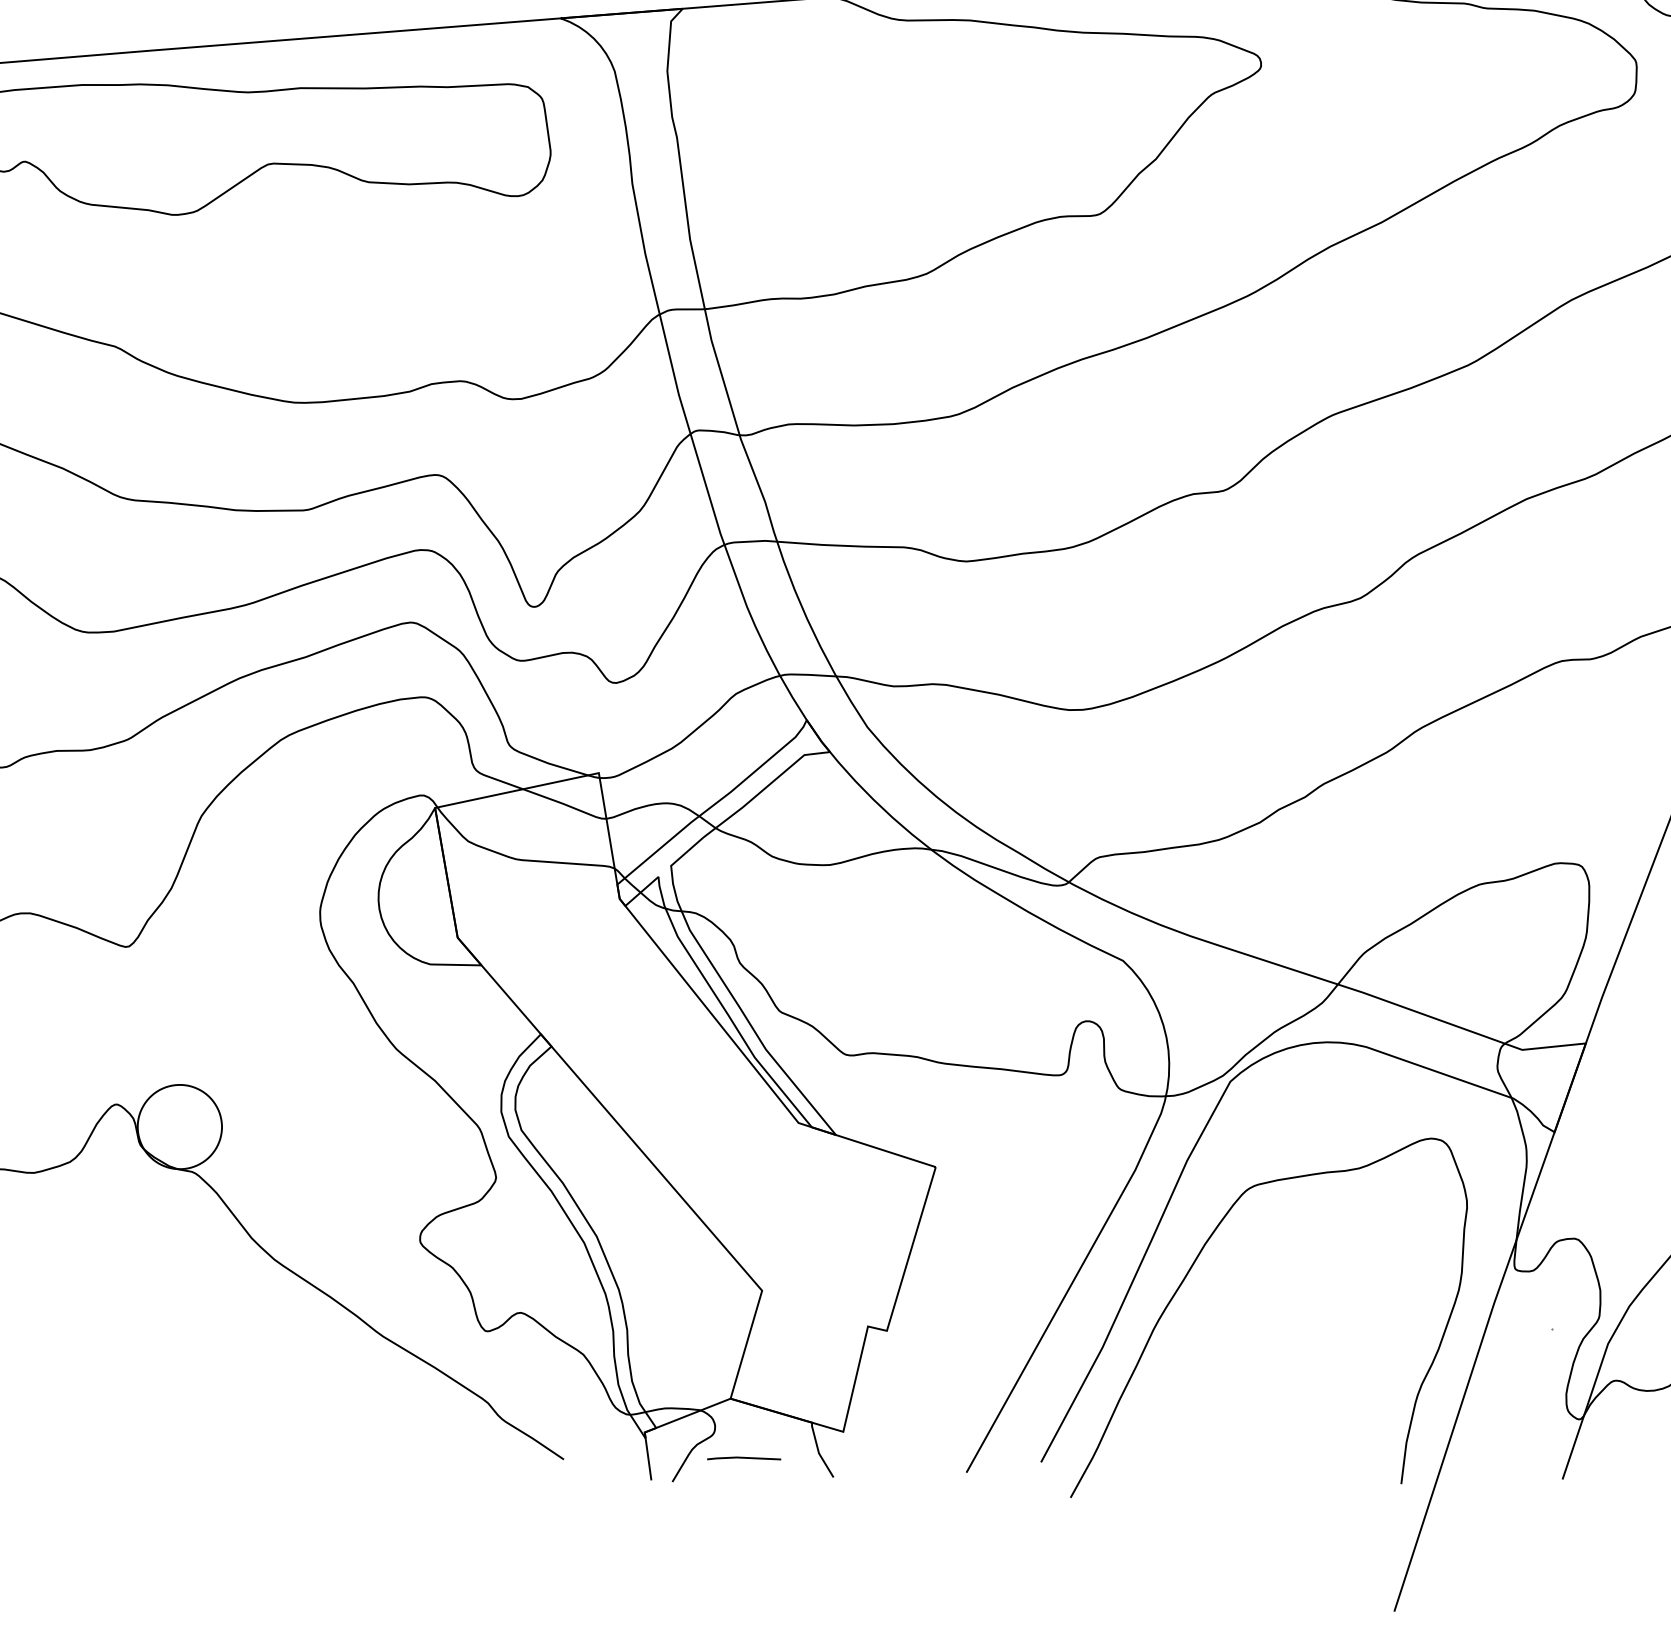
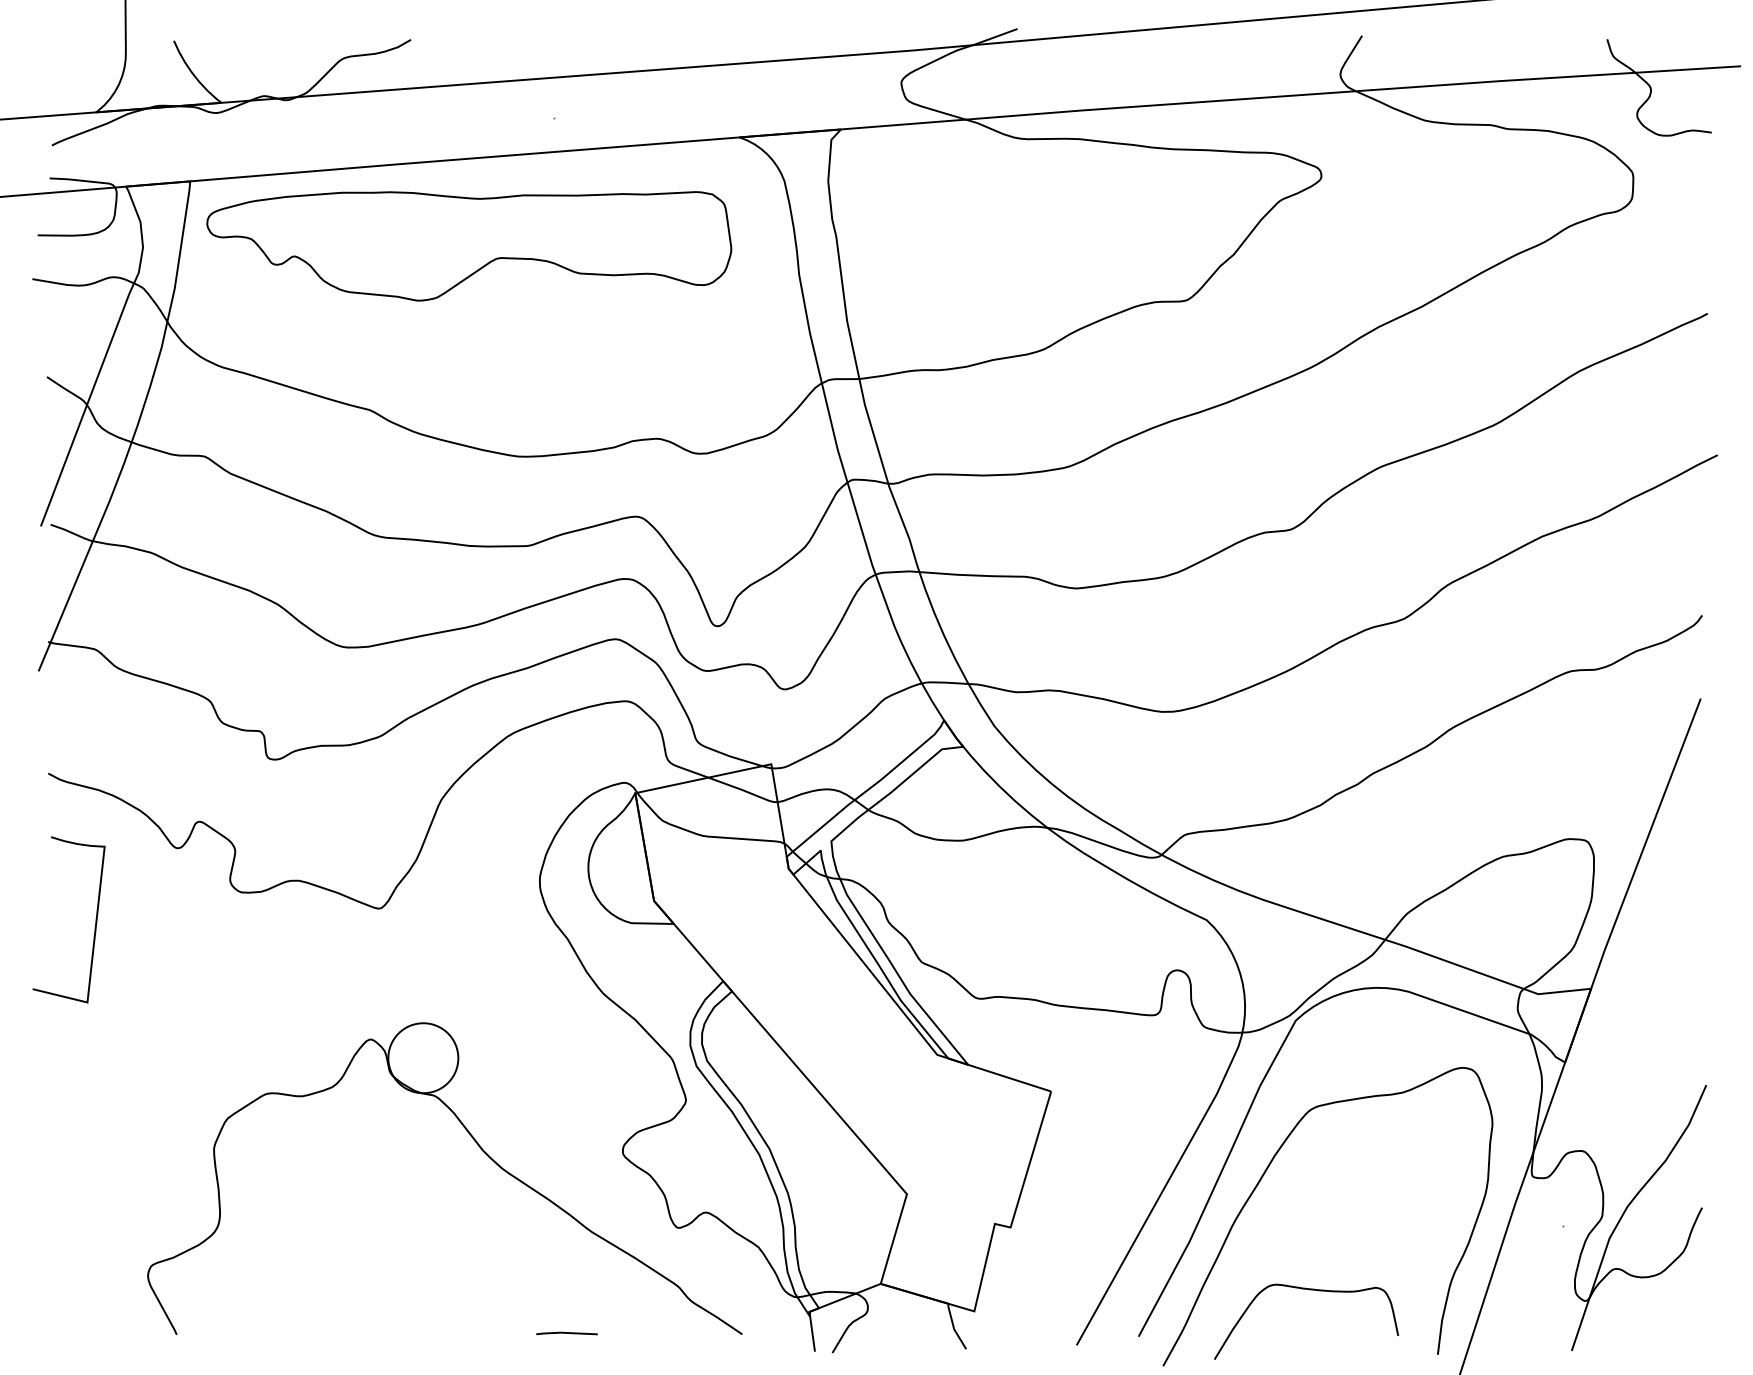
curve: (1246, 1406) -> (1309, 1290), added
line: (743, 1458) -> (566, 1333), moved

